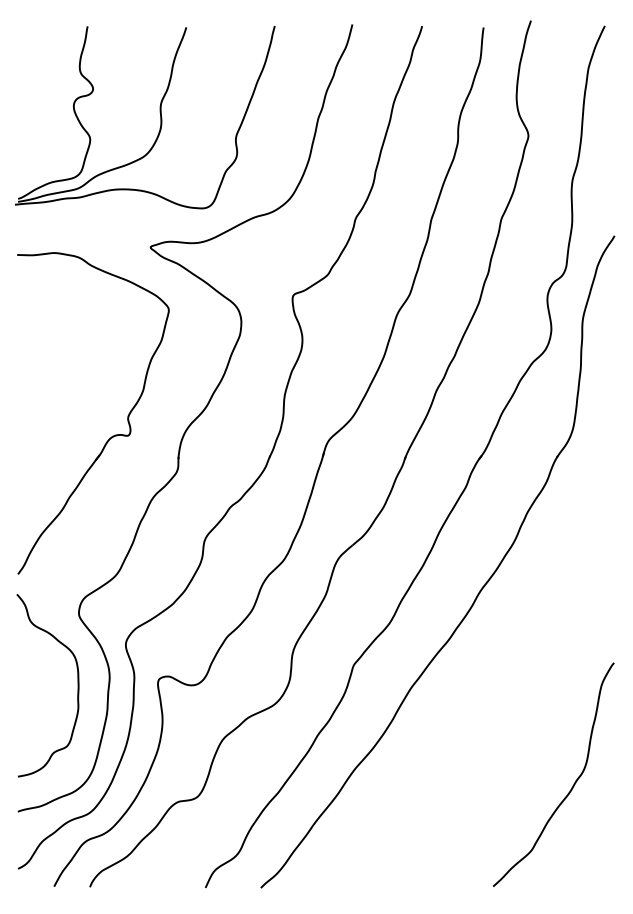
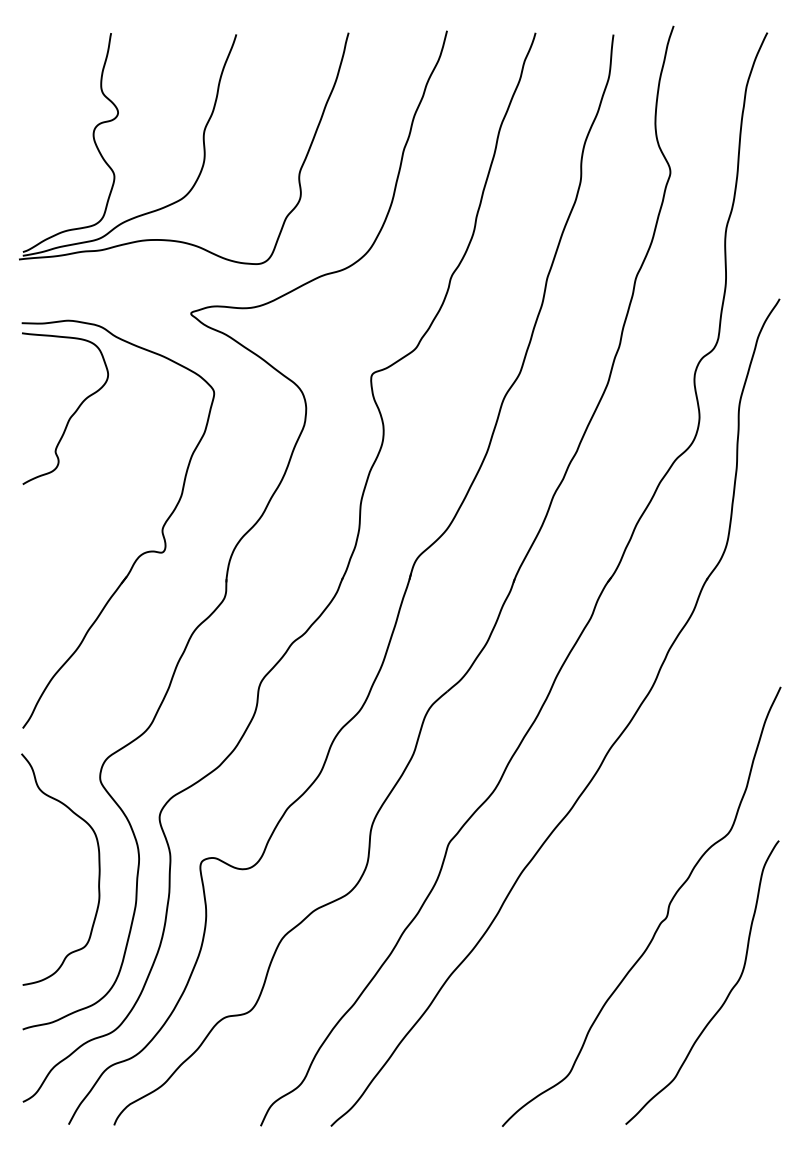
curve: (57, 325) -> (73, 412), added
curve: (519, 728) -> (659, 923), added

